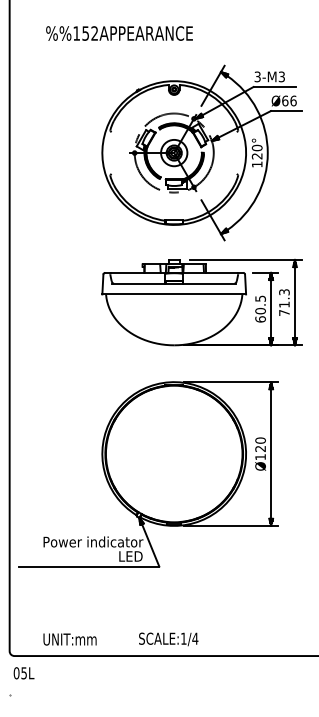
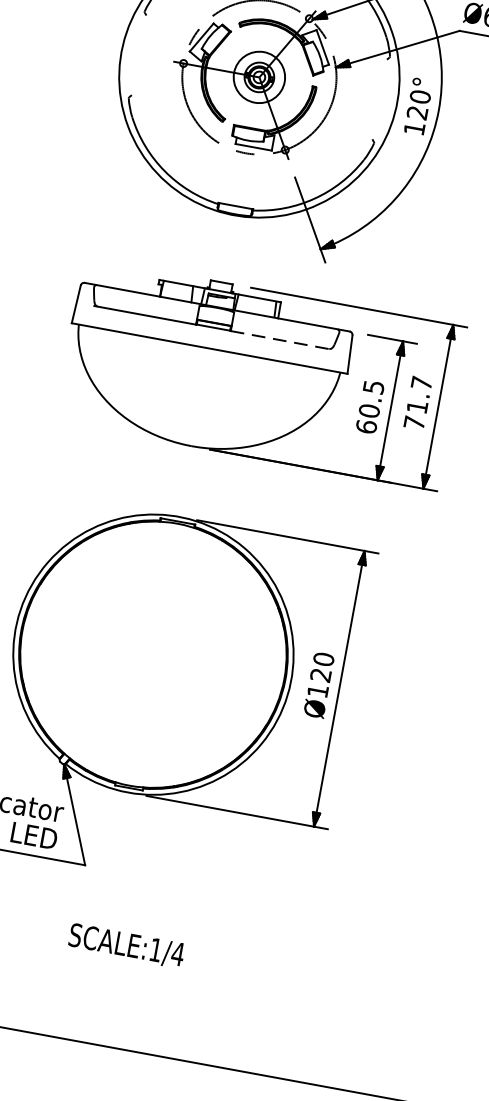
line: (209, 283) -> (281, 340), solid -> dashed
text: (284, 292) -> (421, 383), 71.3 -> 71.7
text: (168, 639) -> (126, 946), moved

